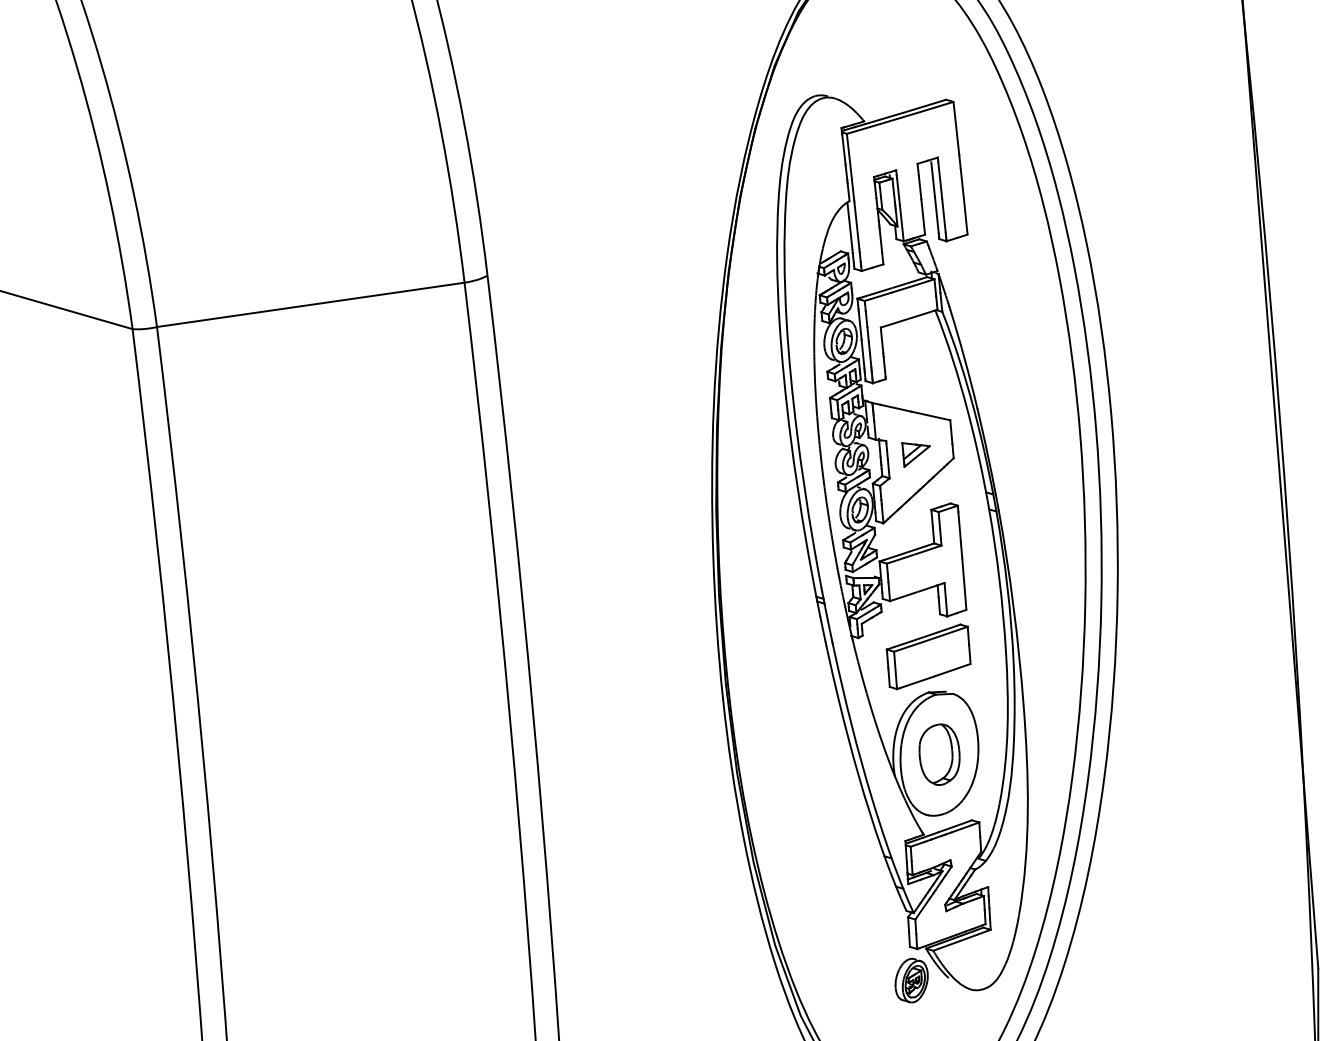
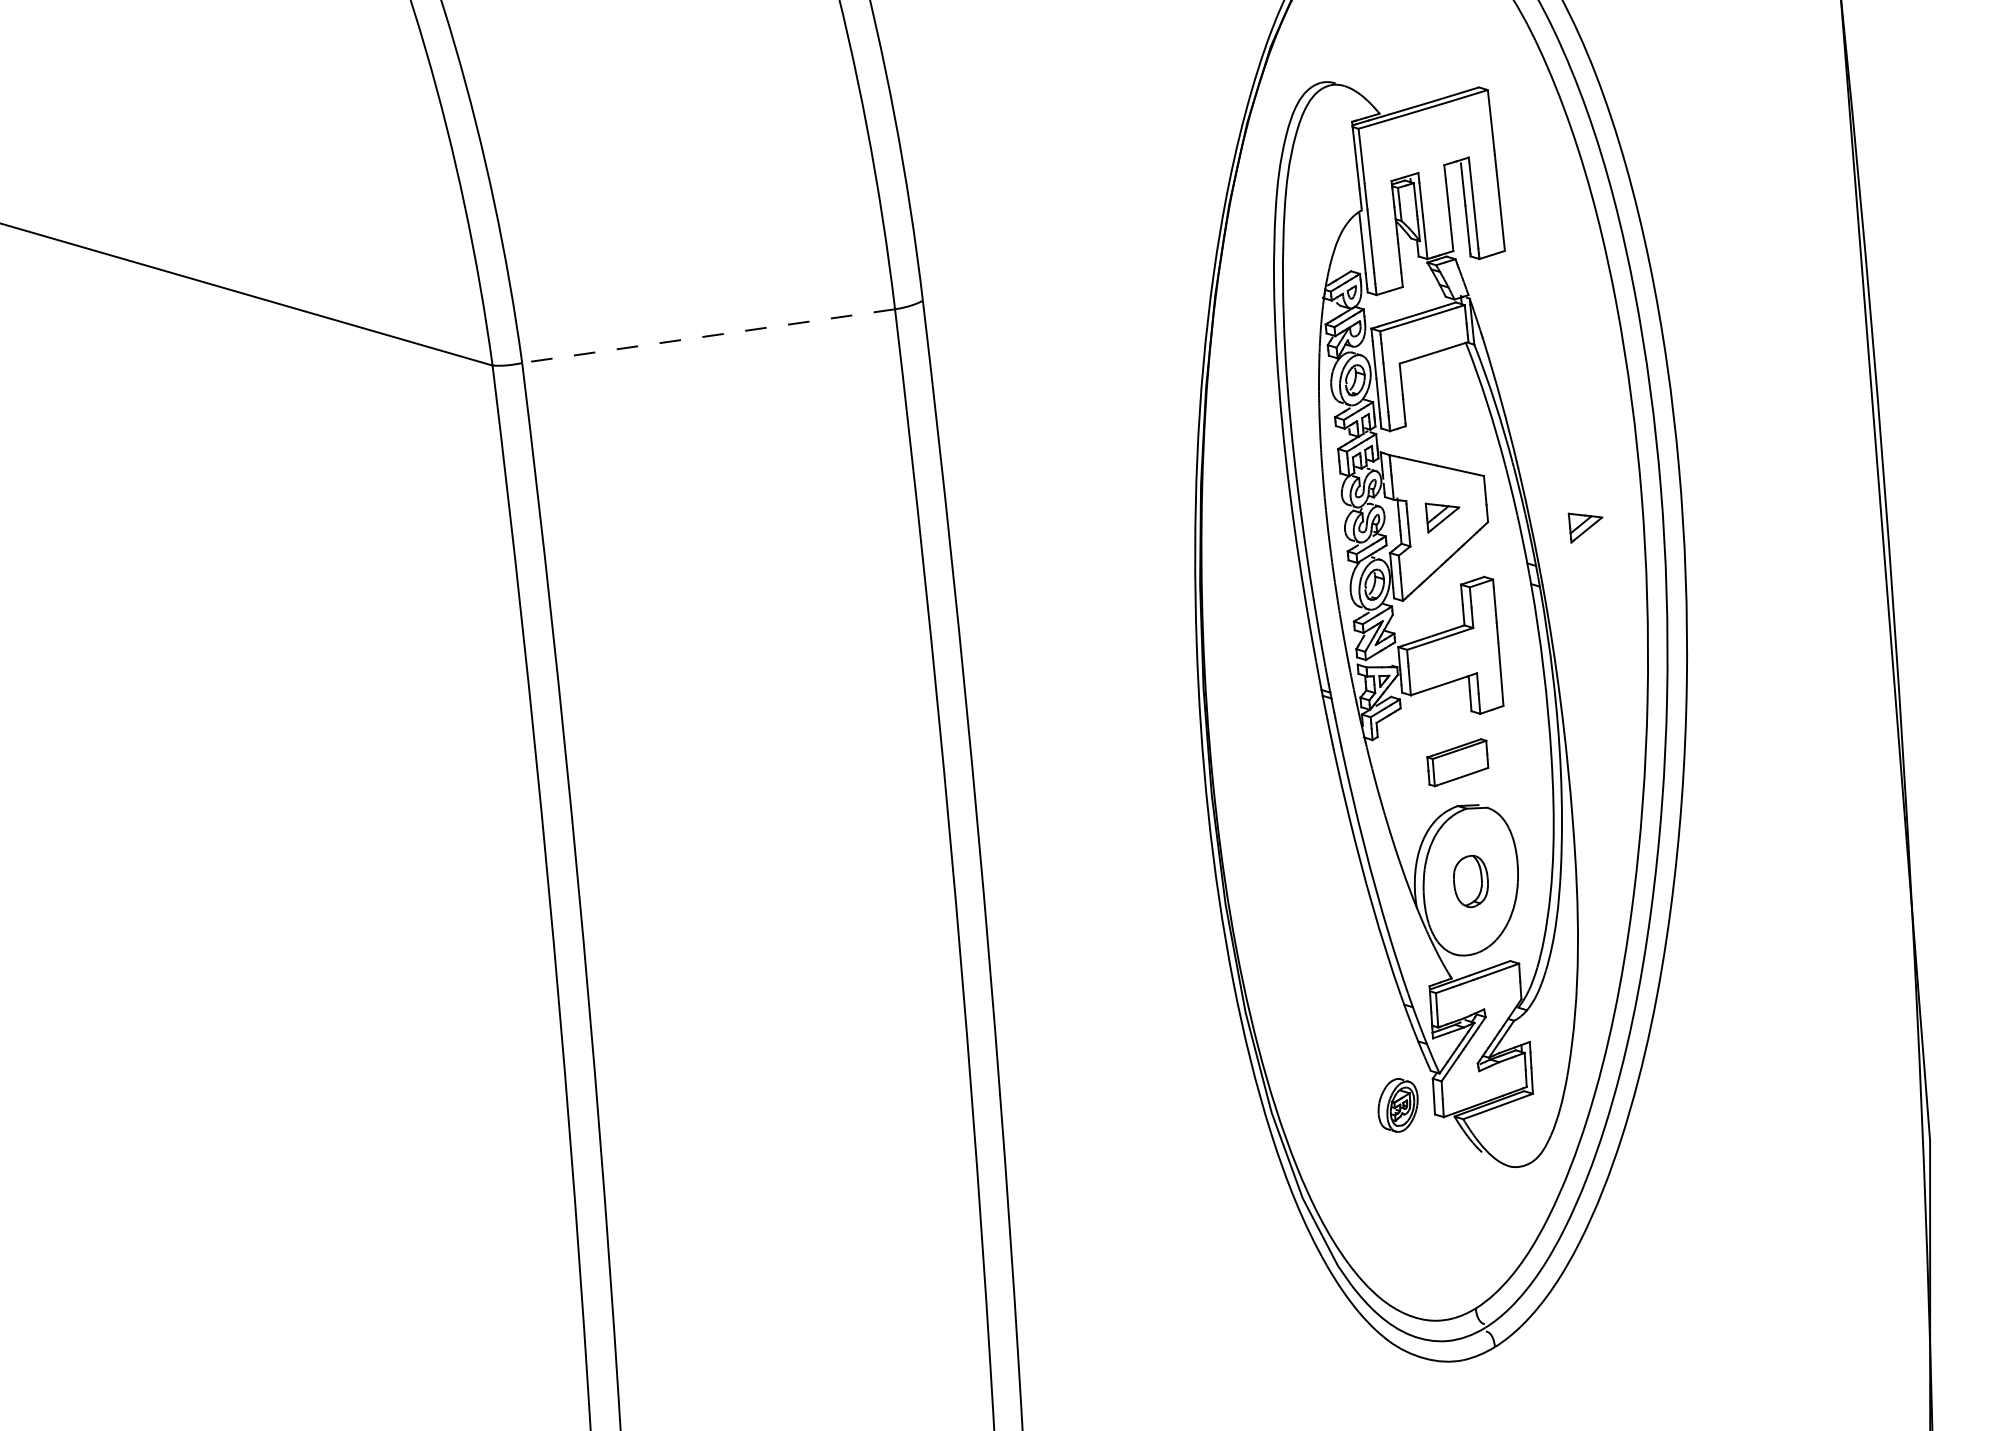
line: (310, 305) -> (708, 336), solid -> dashed
part: (1034, 462) -> (1585, 527), added
part: (928, 656) -> (1457, 762), size x0.6
part: (939, 754) -> (1470, 881), size x0.7
part: (911, 980) -> (1397, 1105), moved

